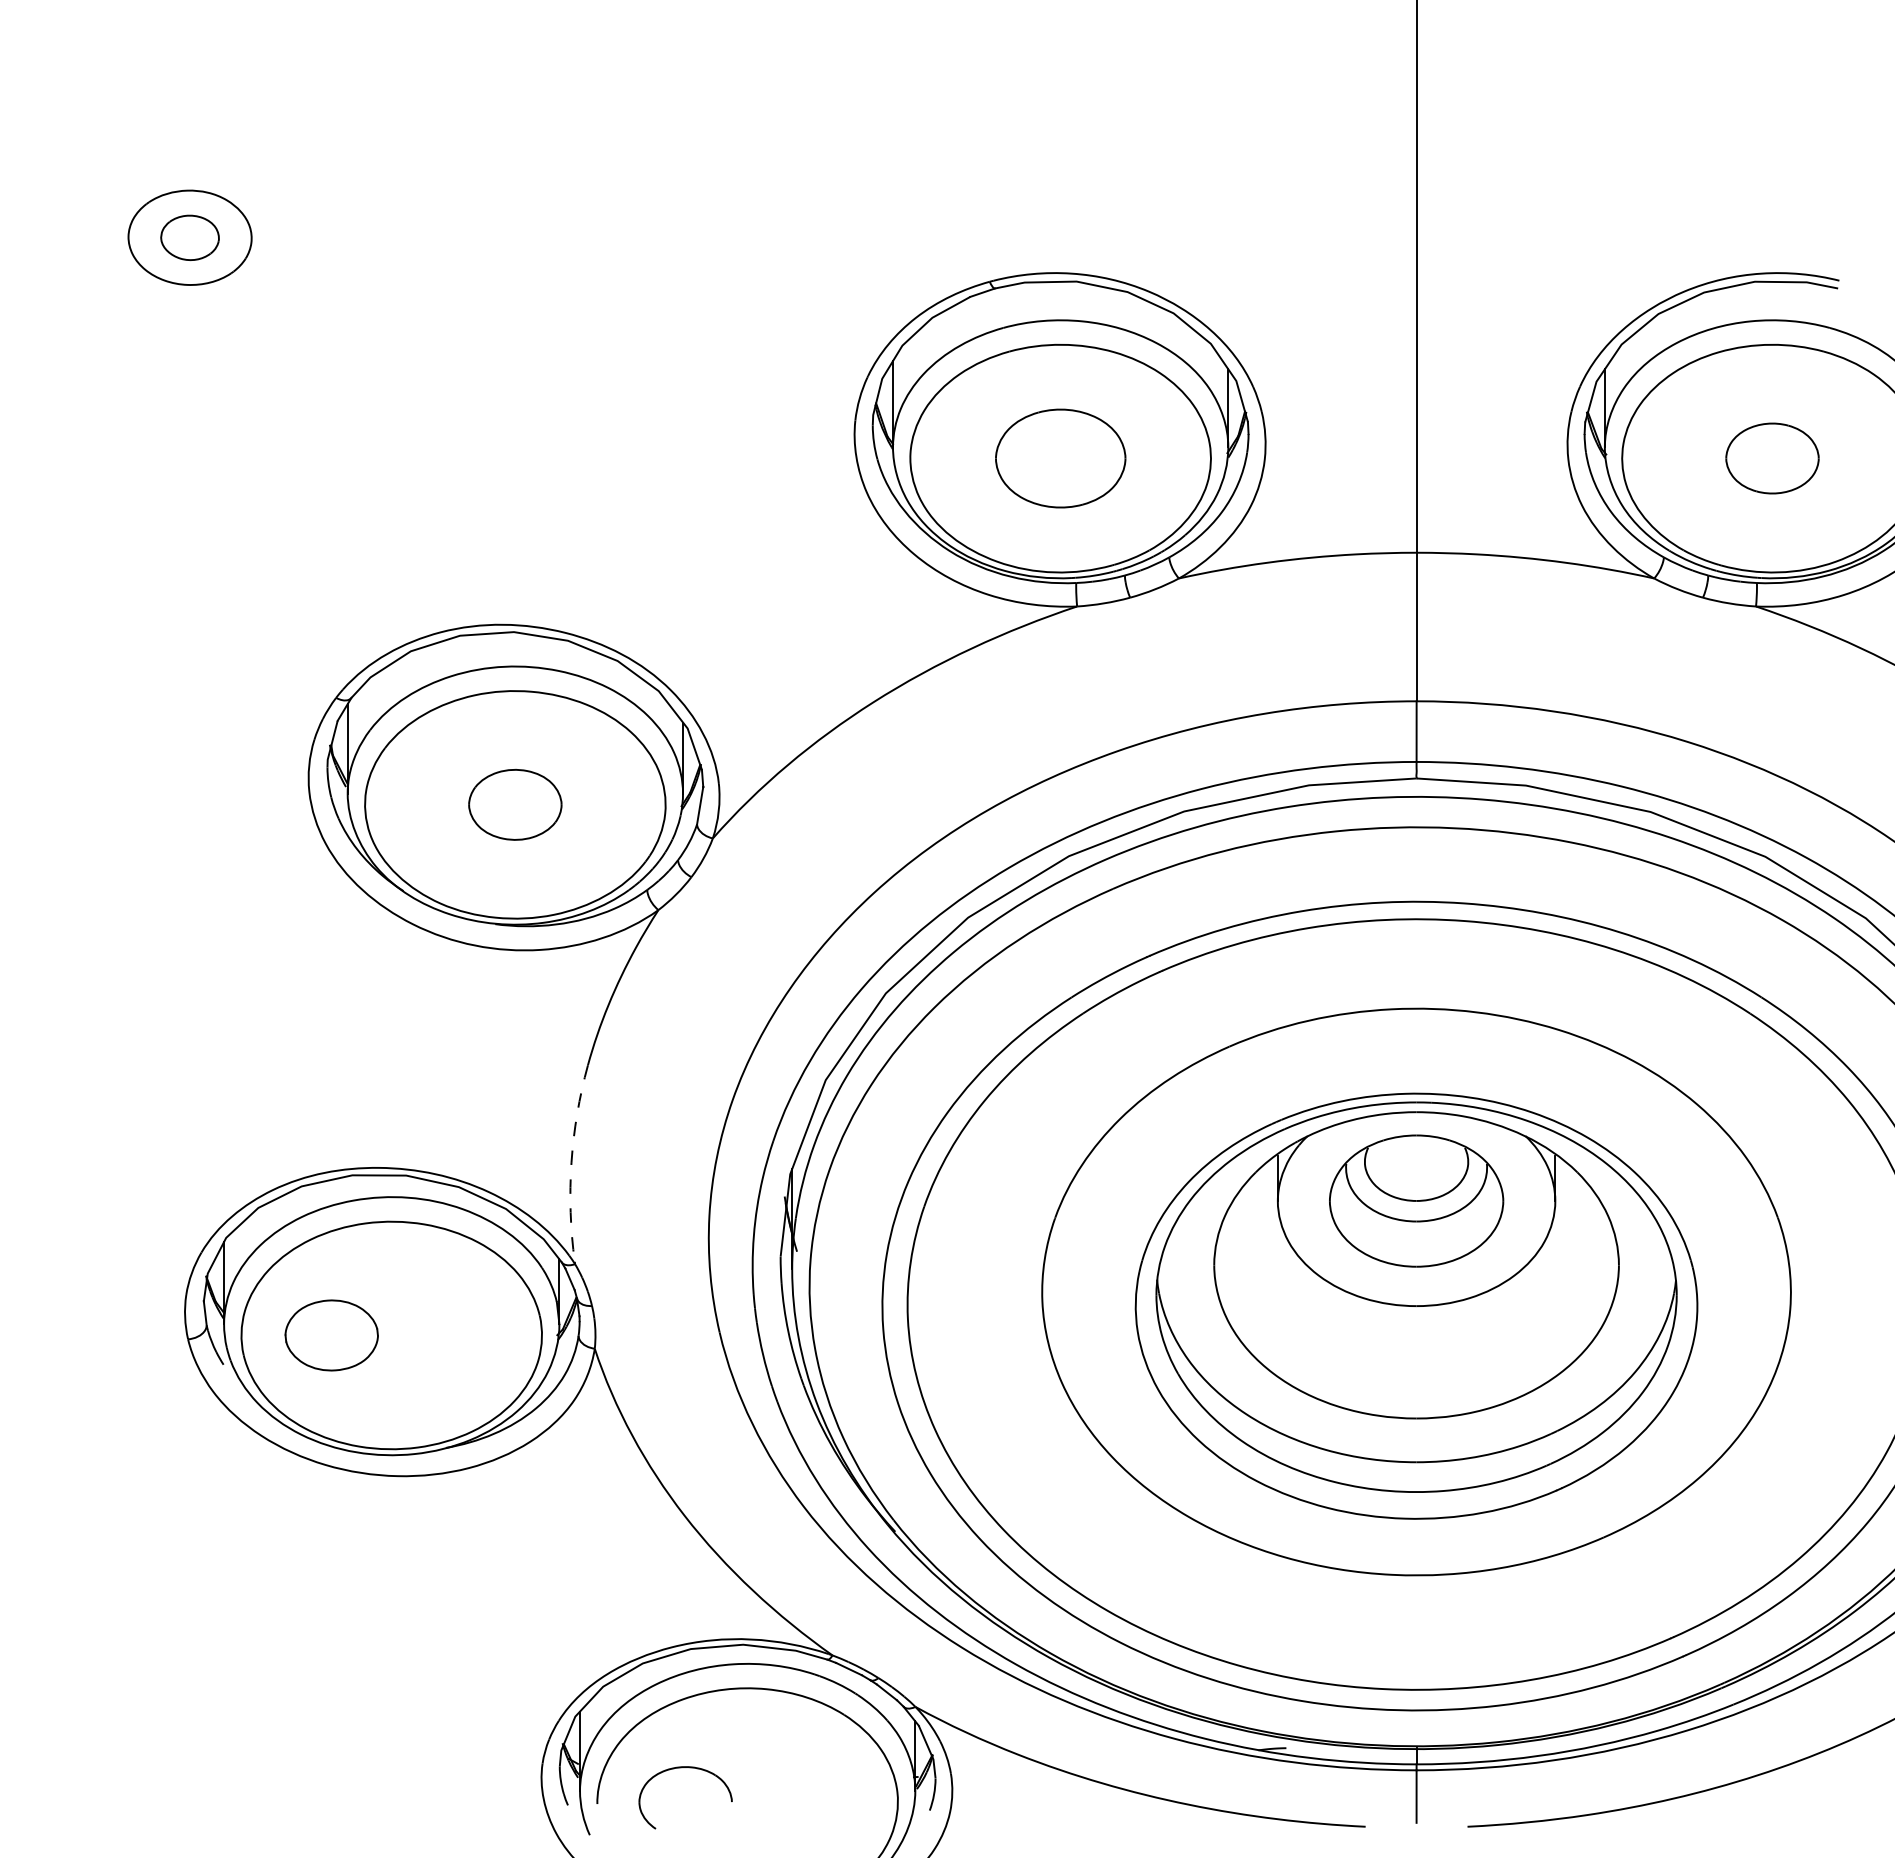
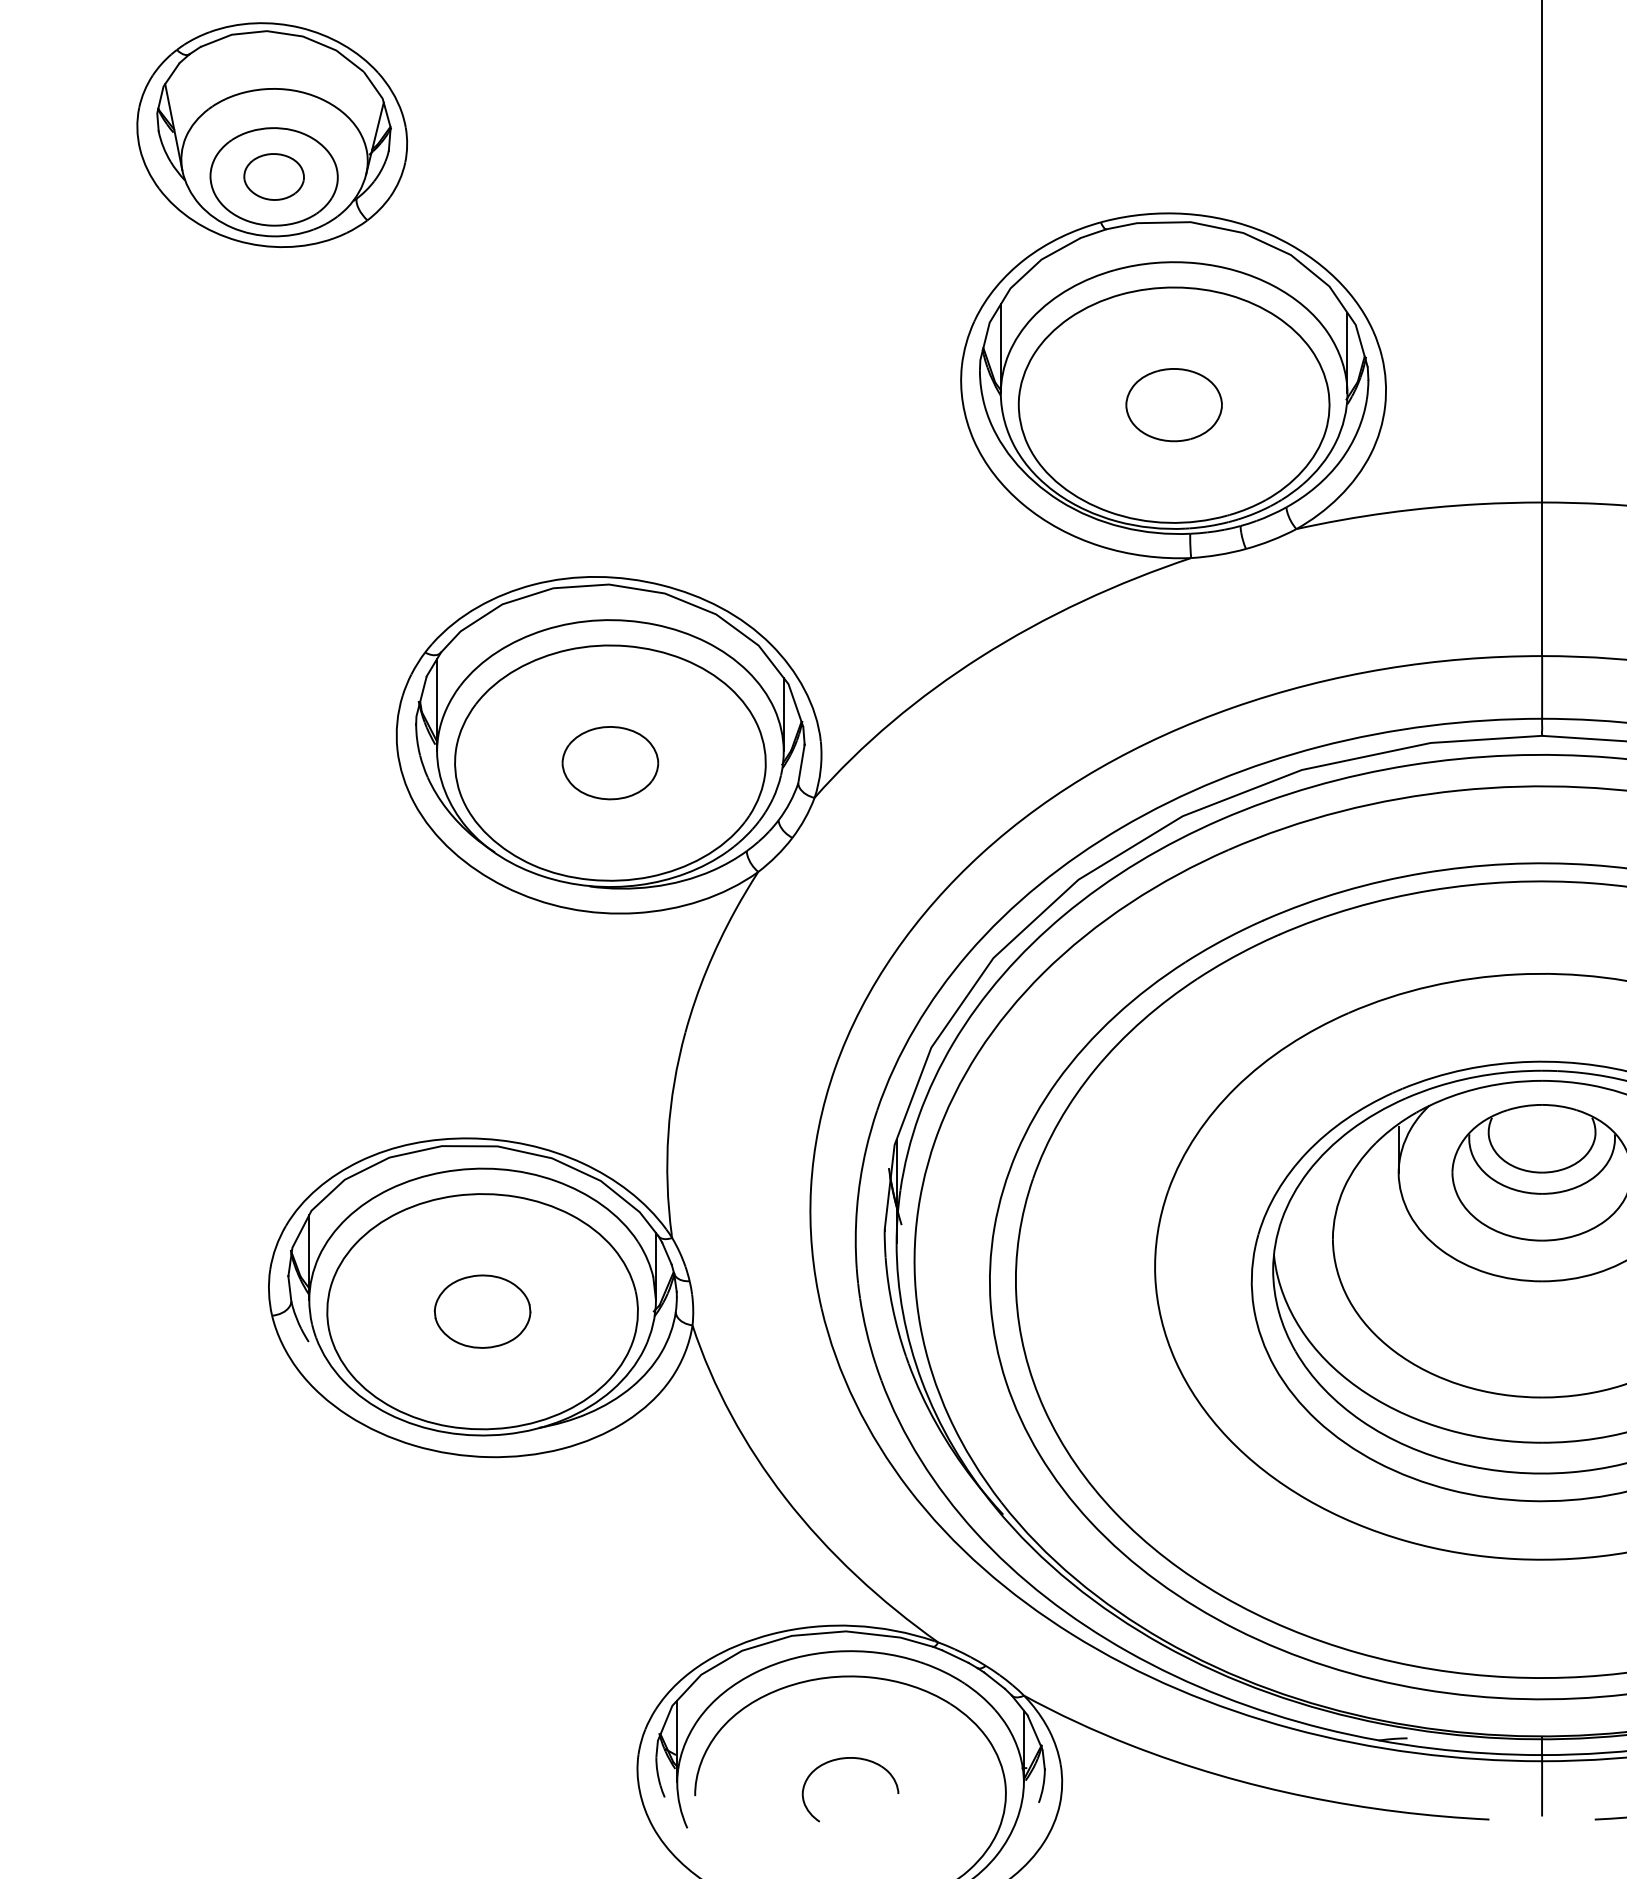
part: (187, 197) -> (271, 135), added
part: (1060, 458) -> (1173, 405), size x0.71
arc: (571, 1162) -> (668, 1132), dashed -> solid
part: (331, 1335) -> (482, 1311), moved
part: (682, 1768) -> (847, 1759), moved

